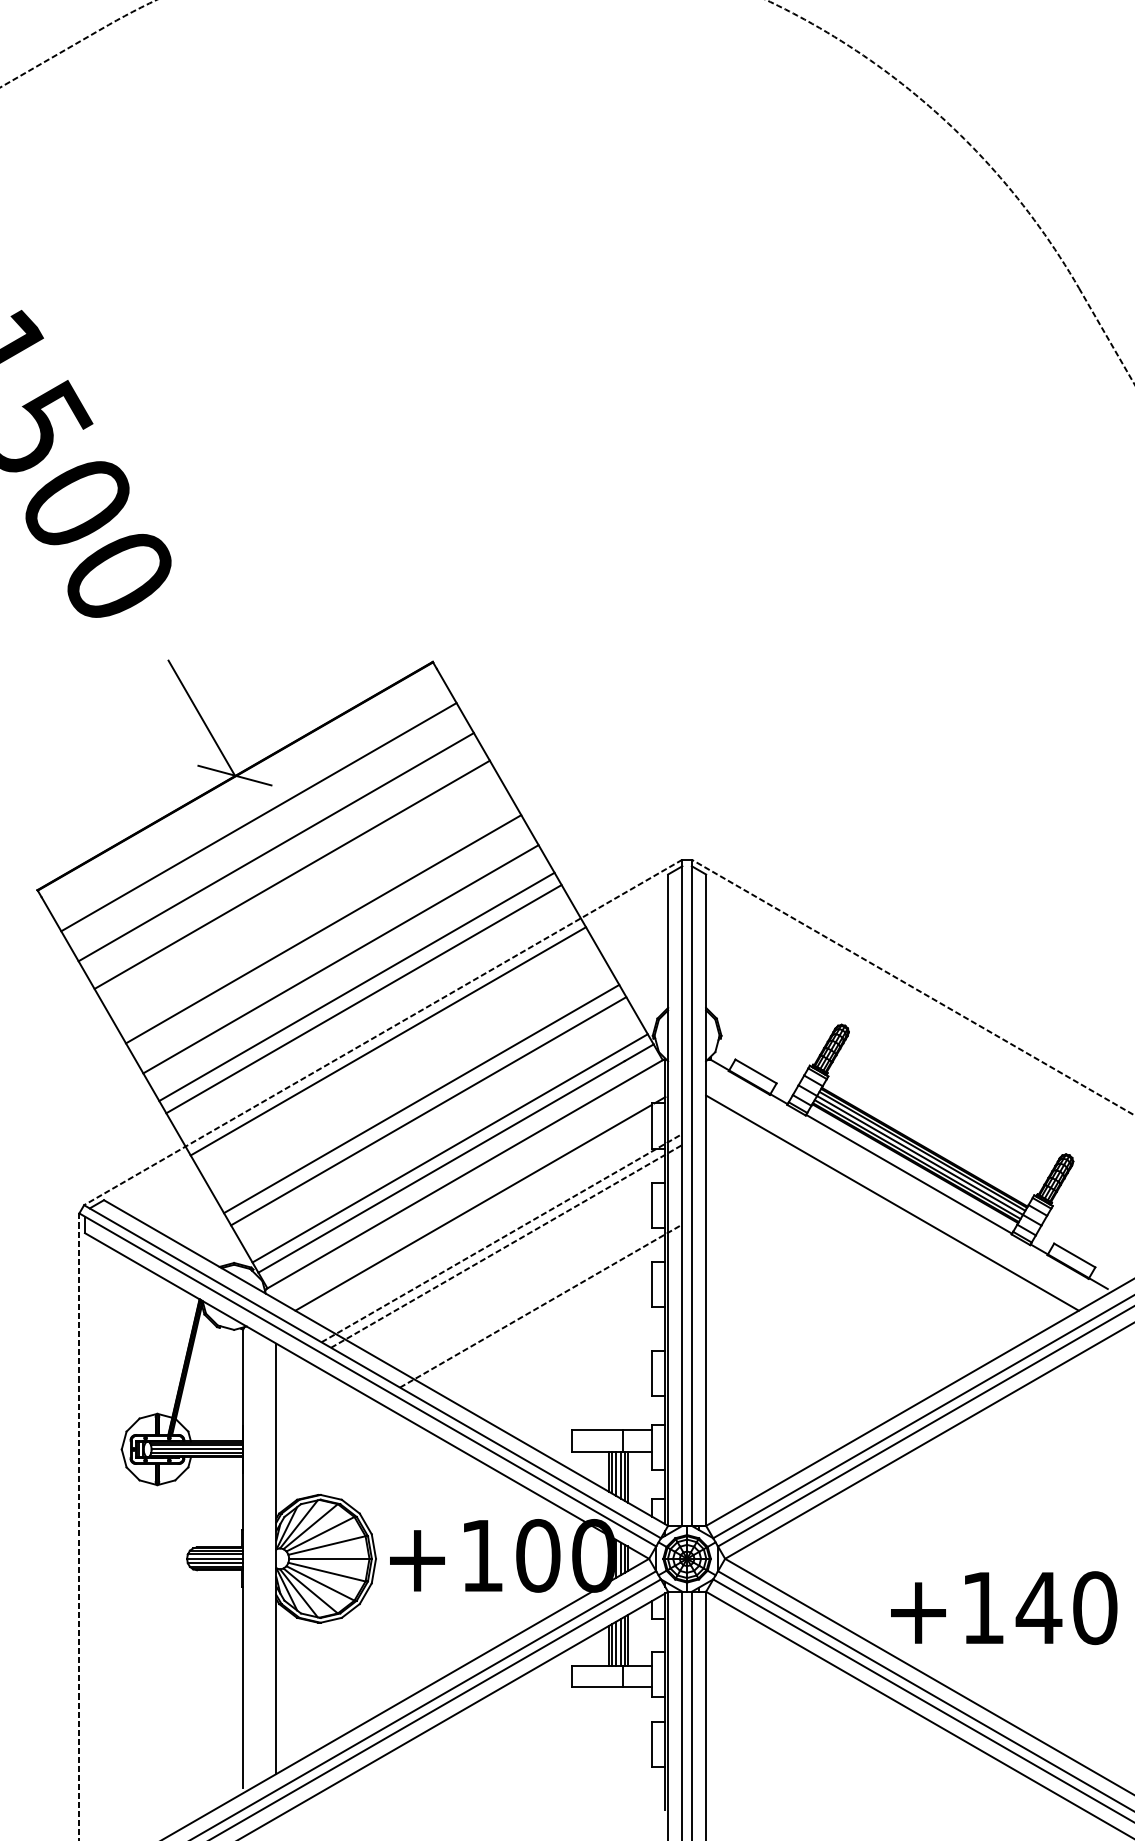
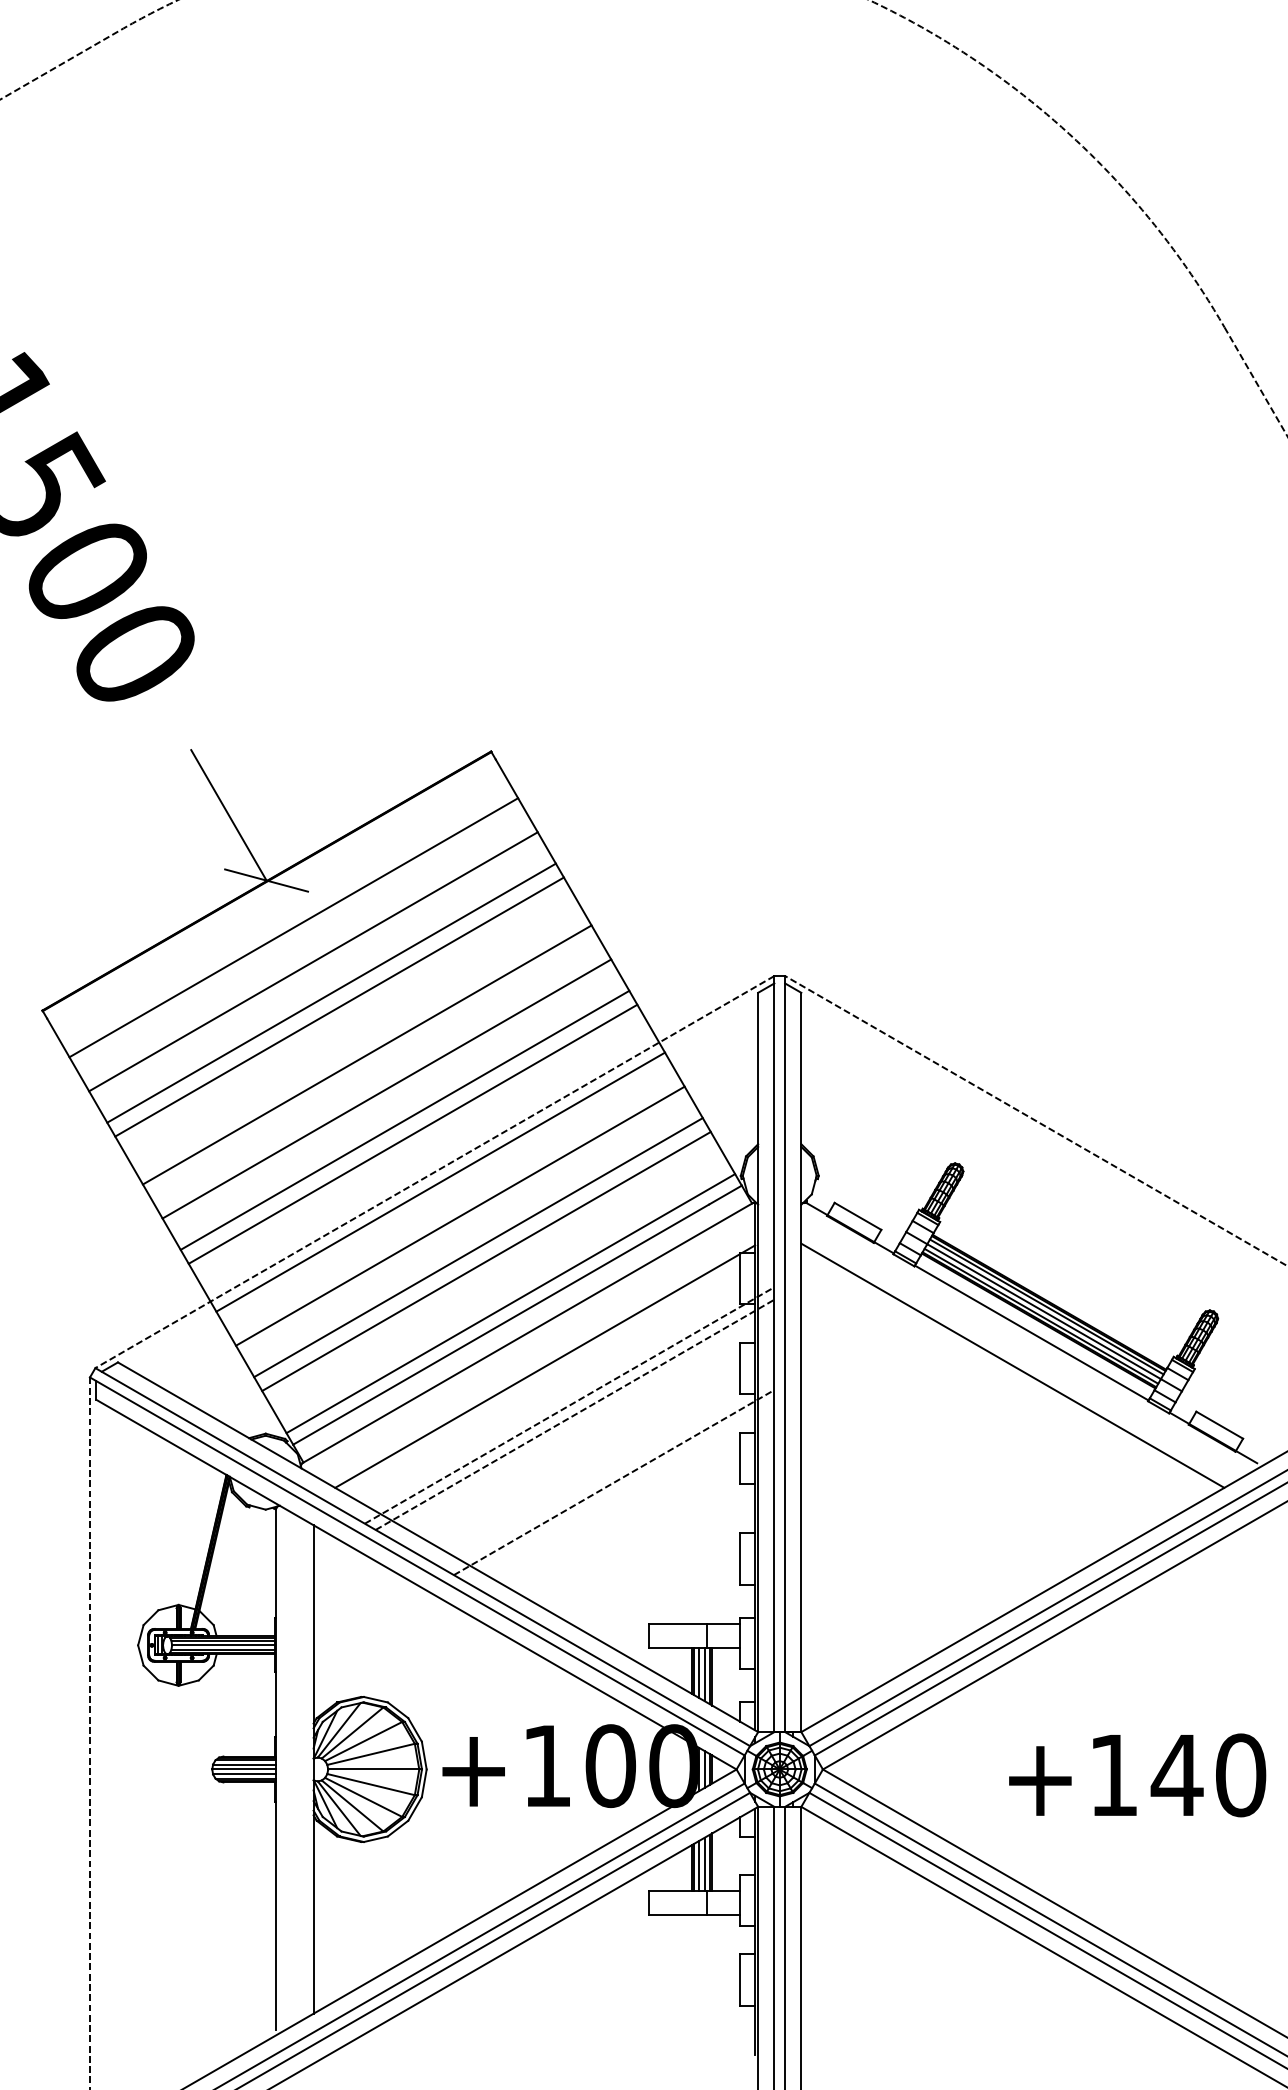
line: (299, 886) -> (339, 1006), added
line: (405, 1070) -> (460, 1215), added
text: (1004, 1608) -> (1137, 1775), moved

